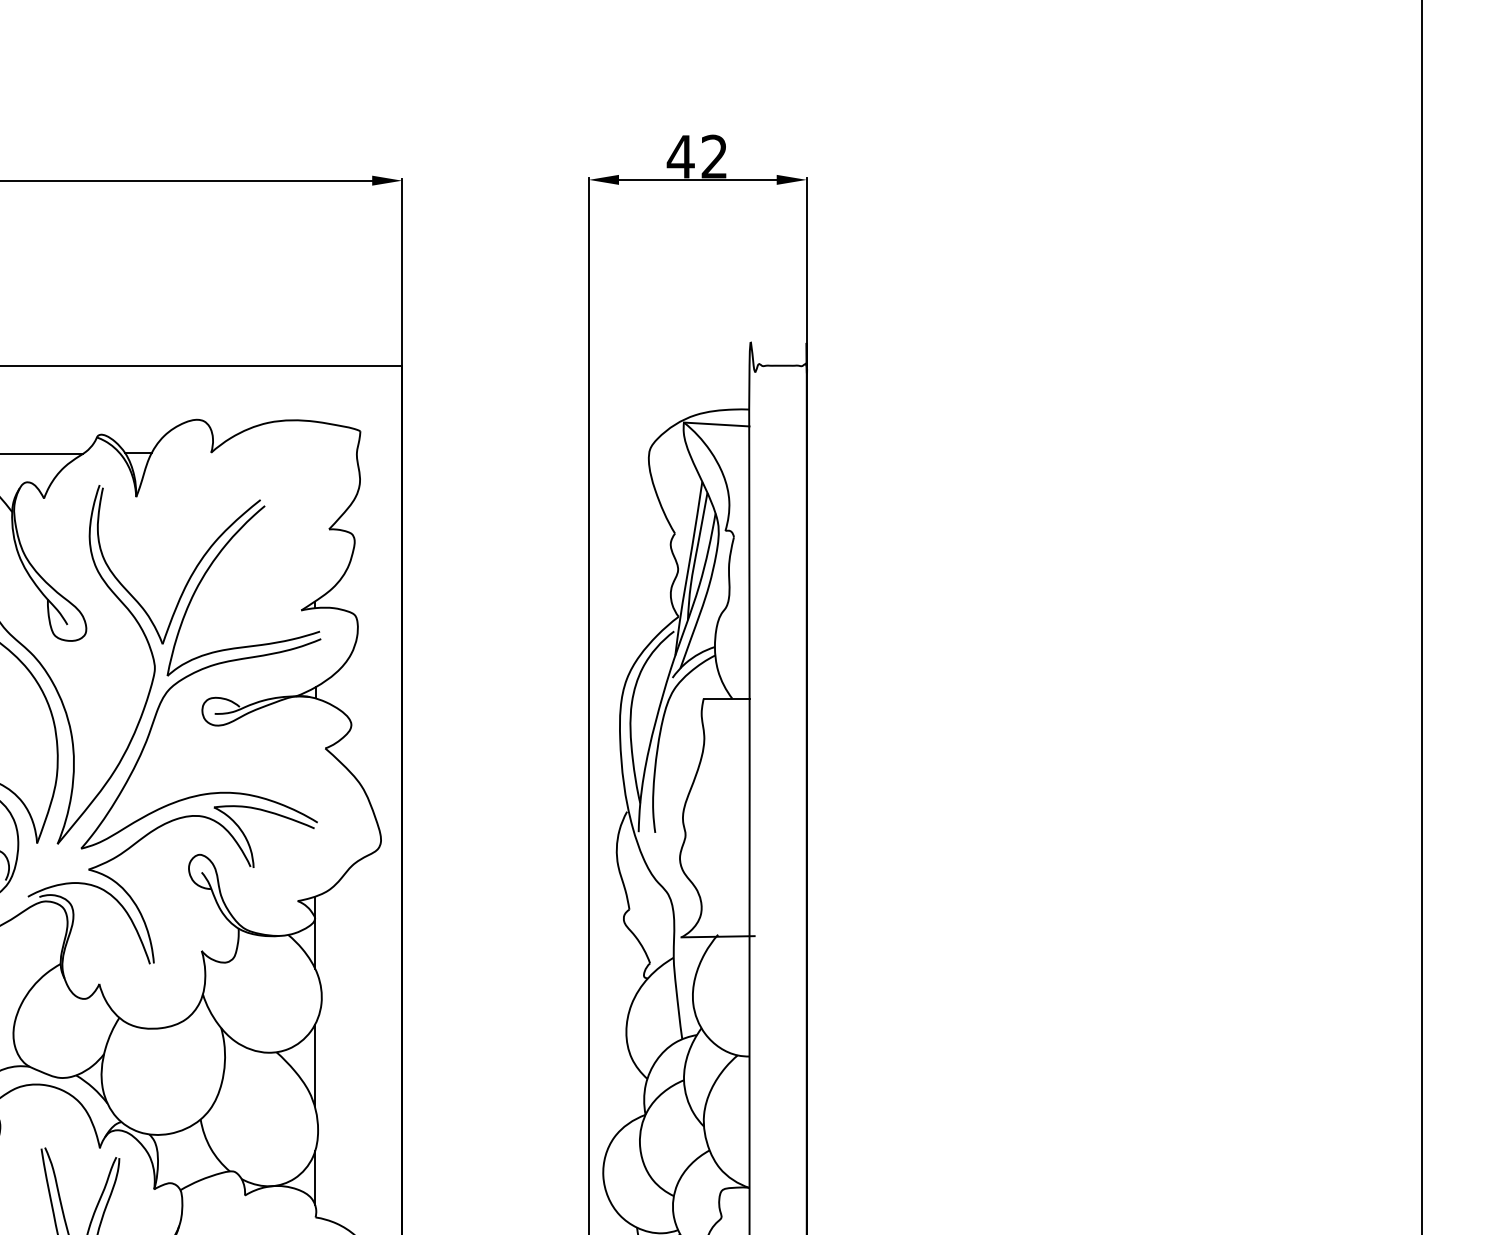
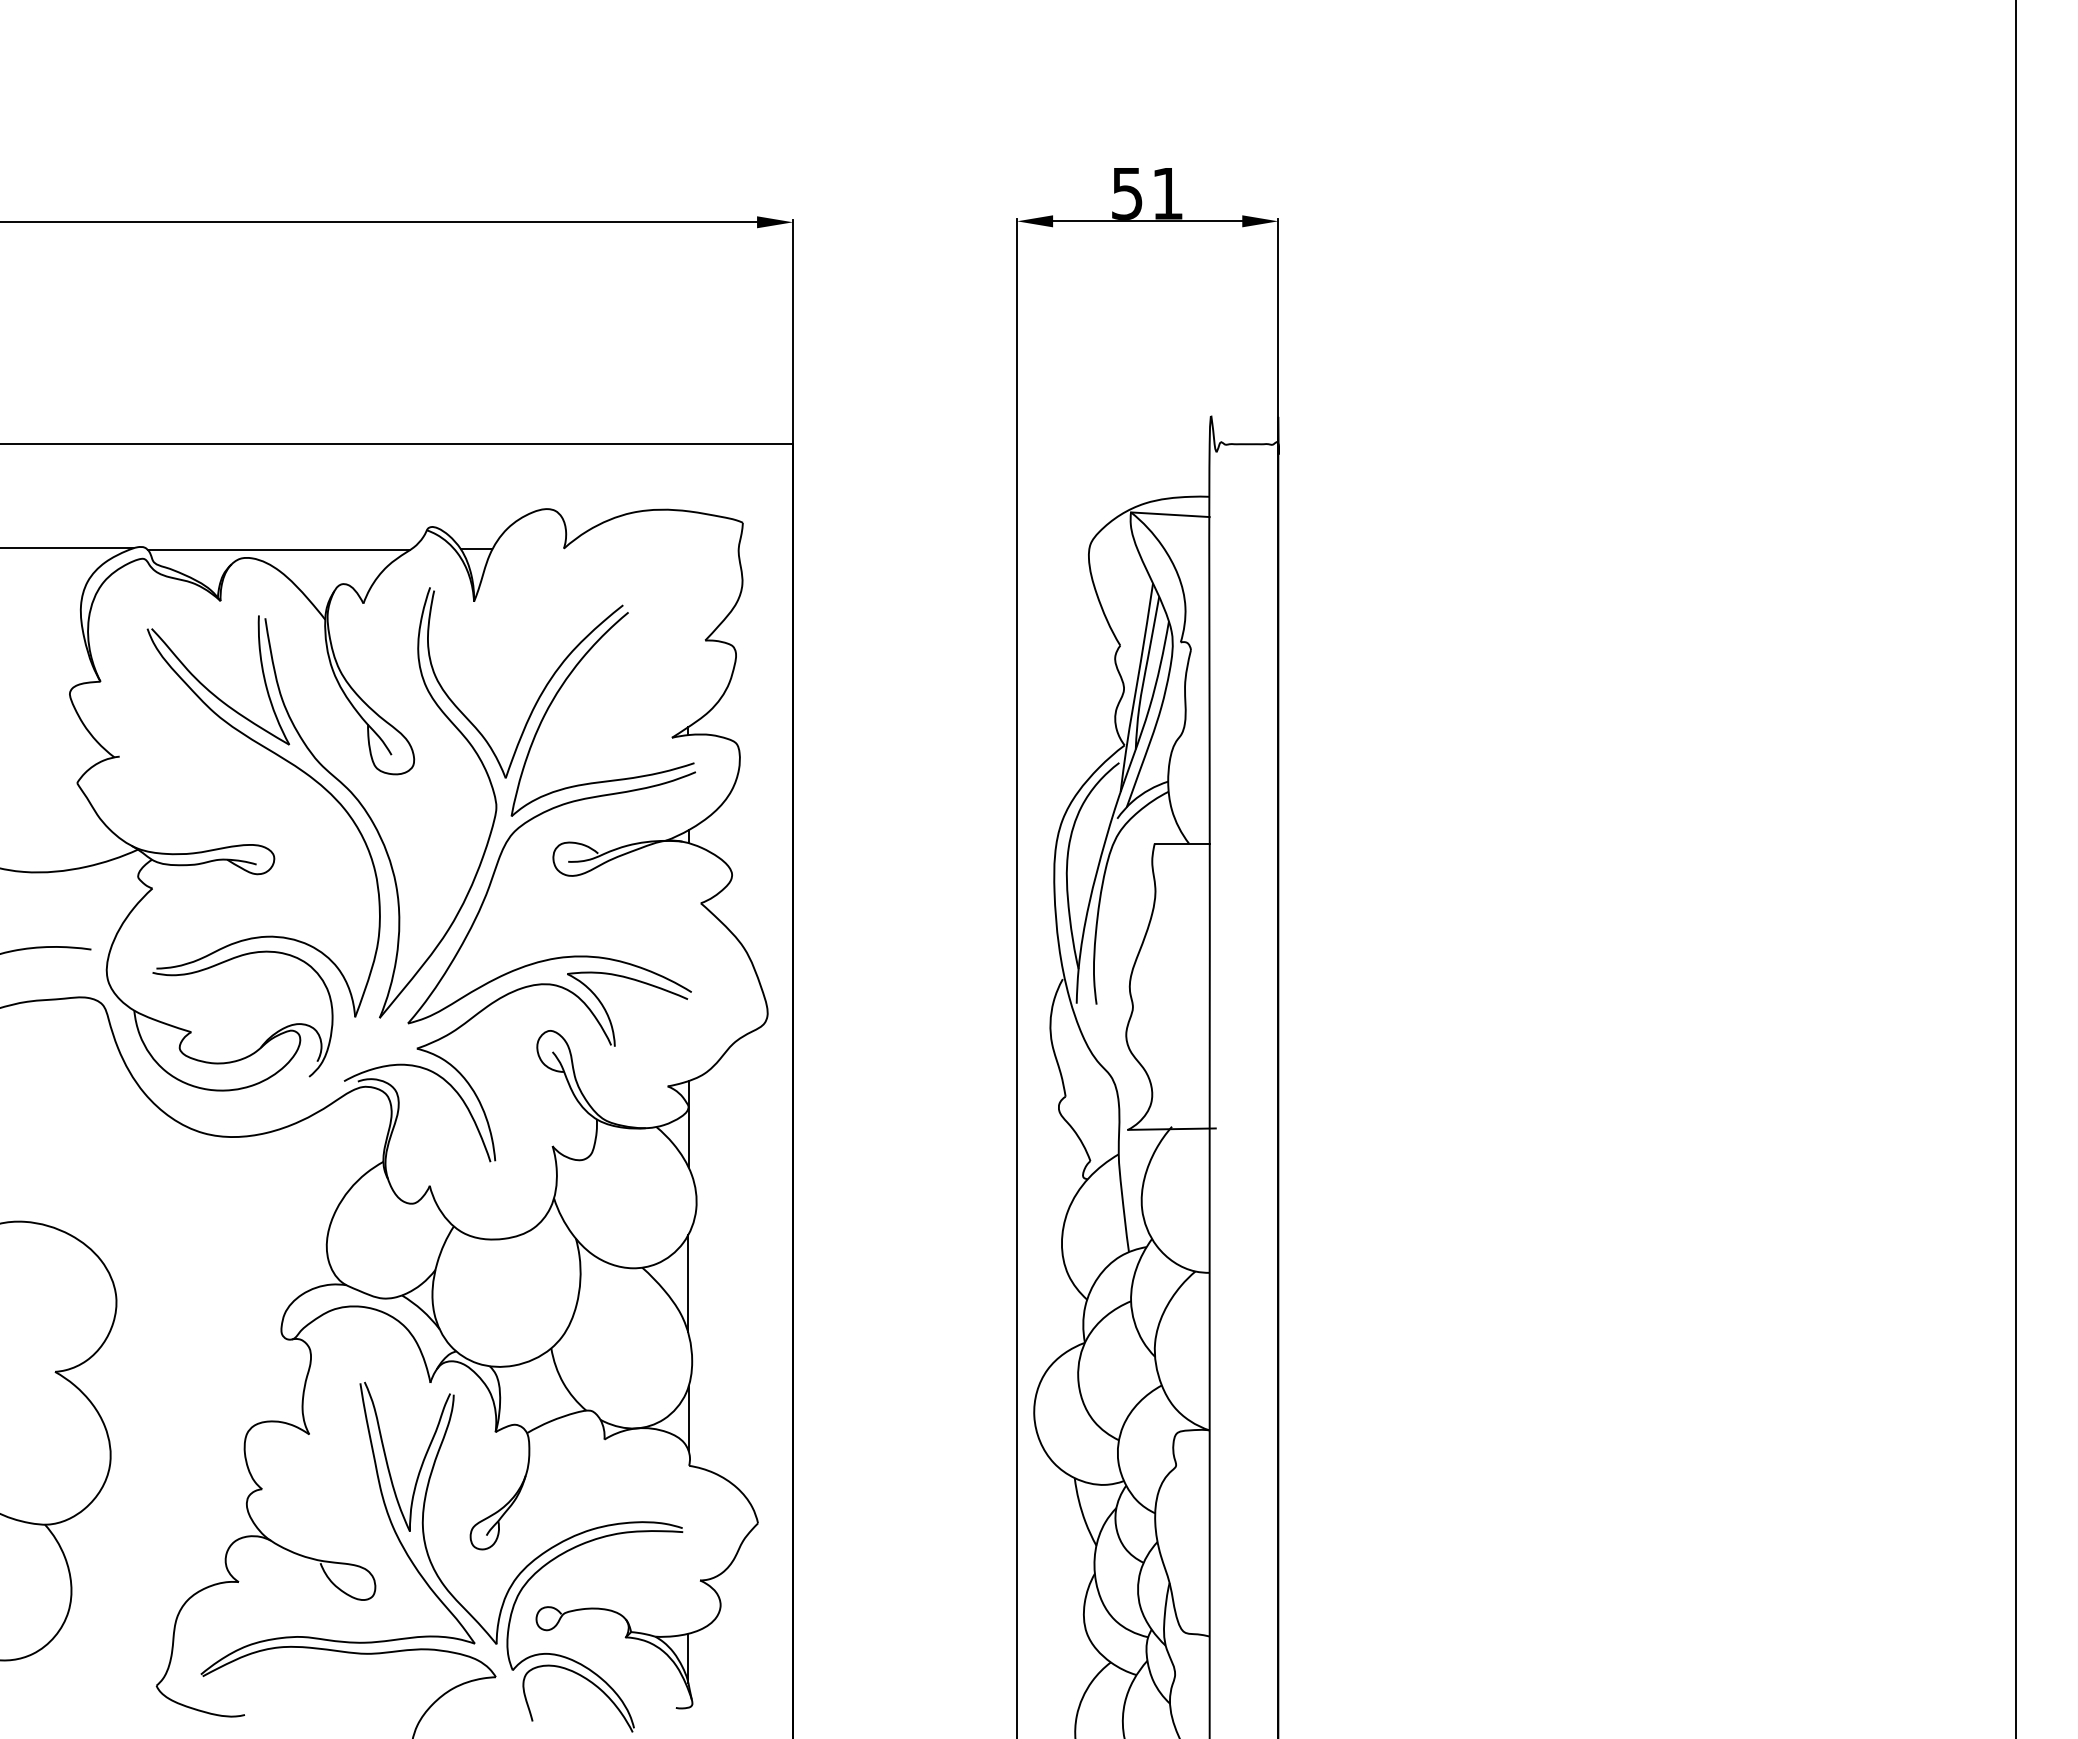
text: (696, 156) -> (1146, 193), 42 -> 51

